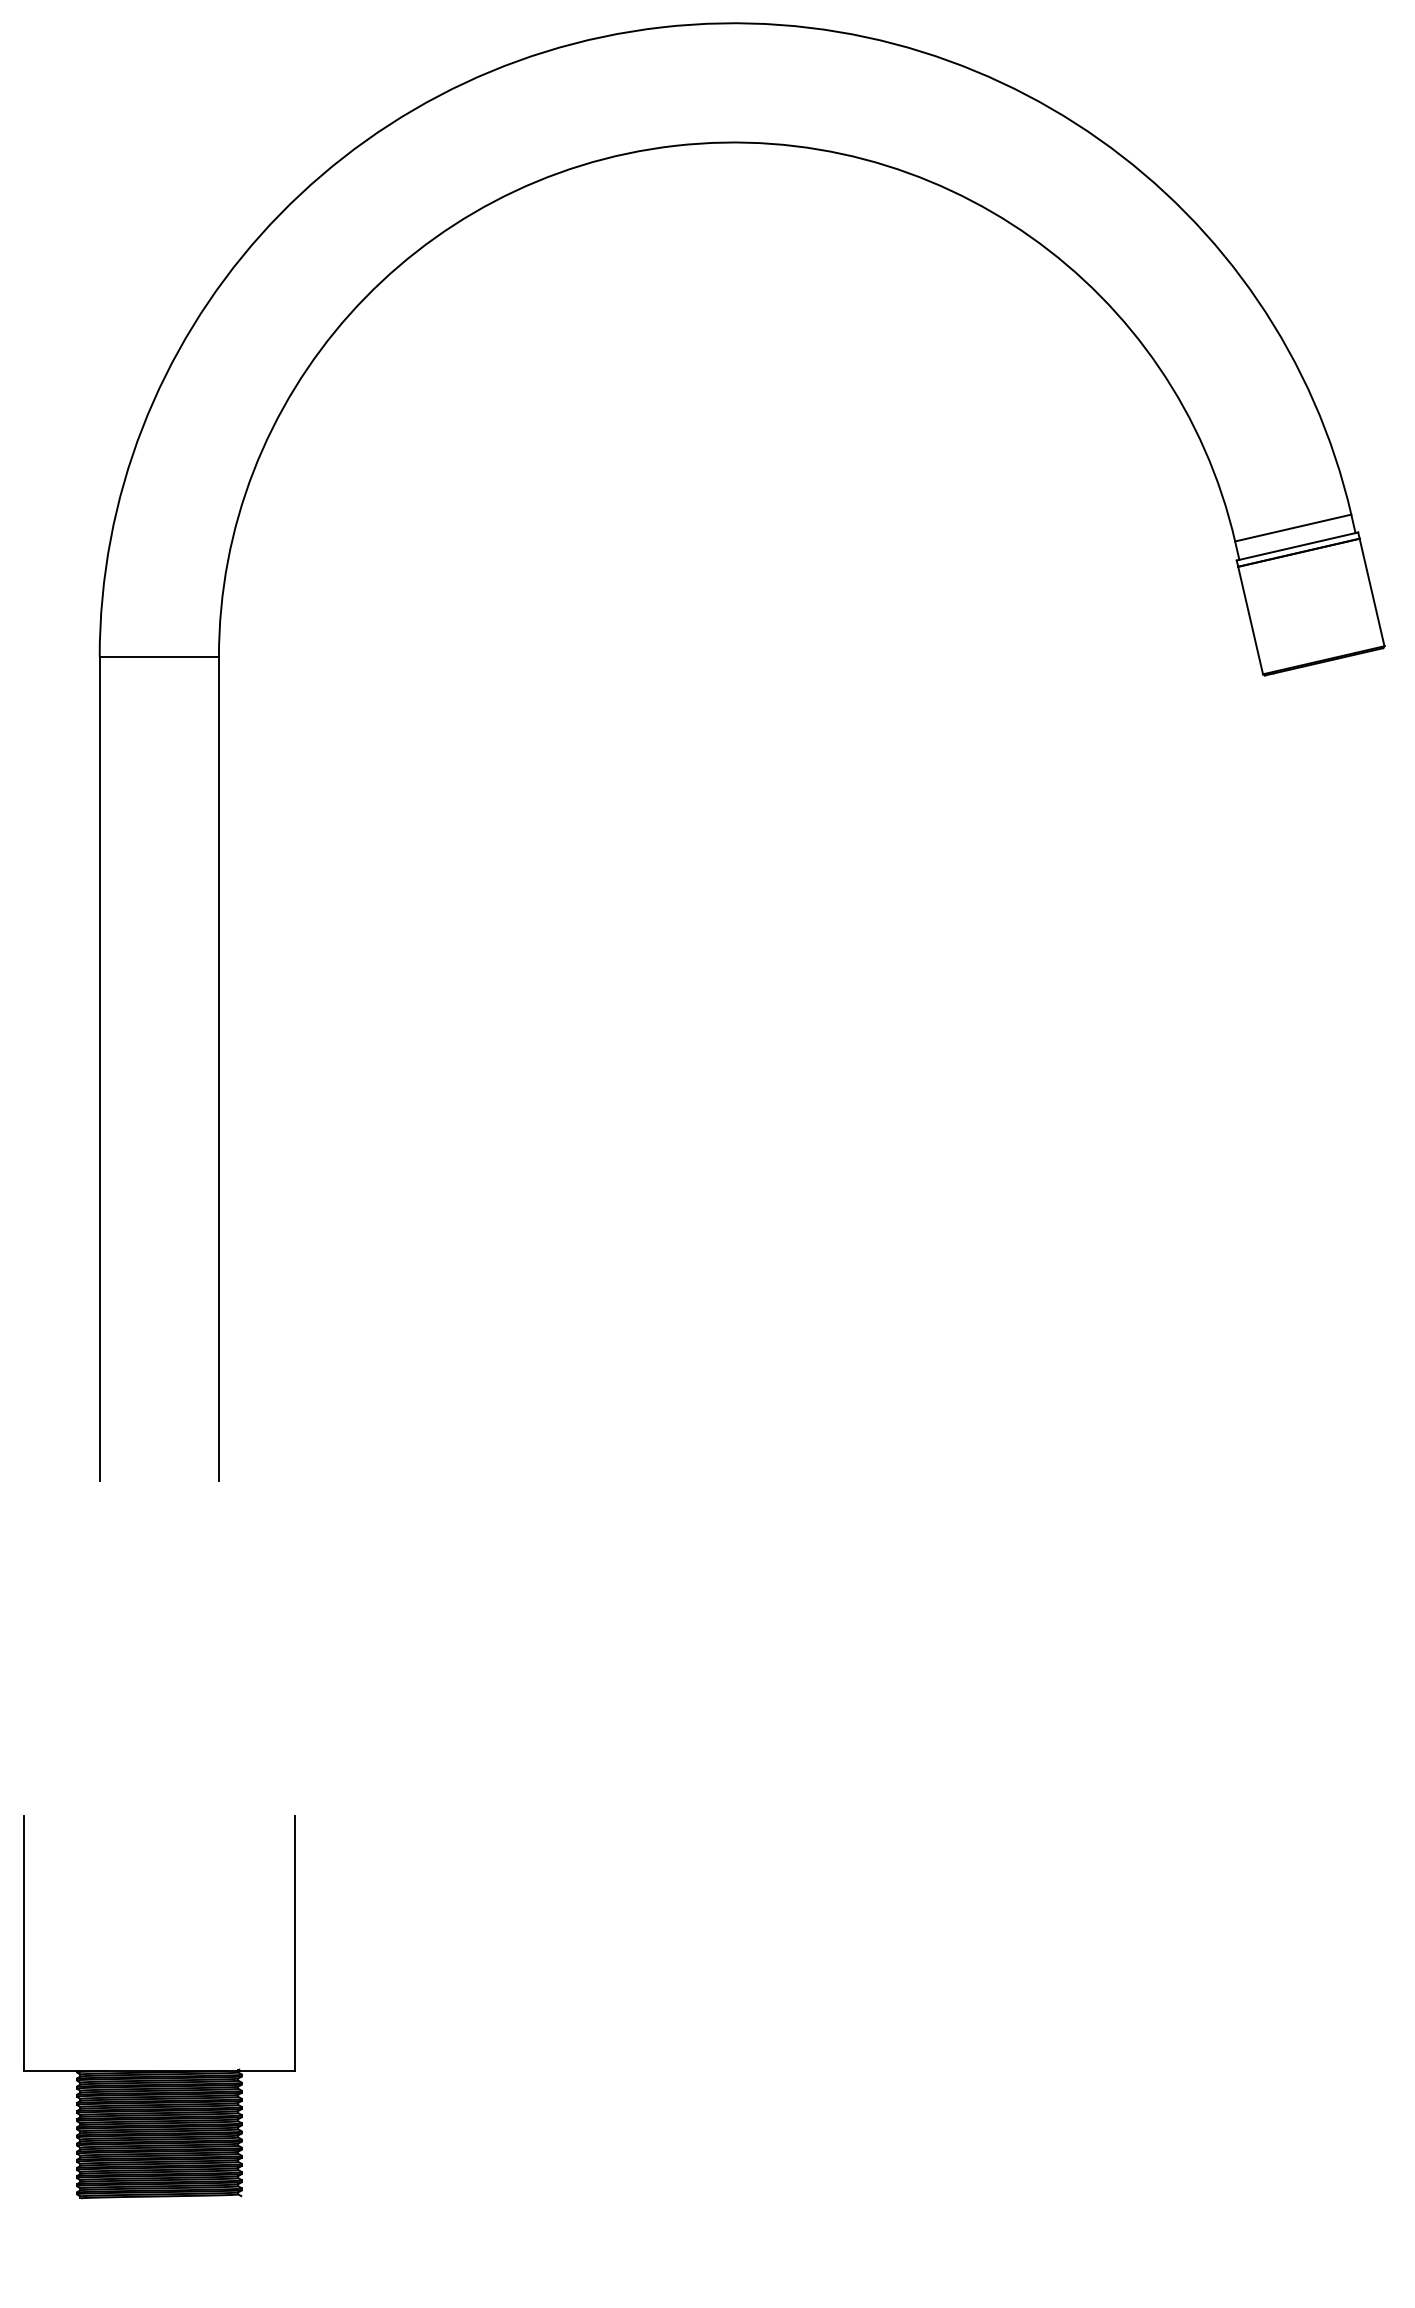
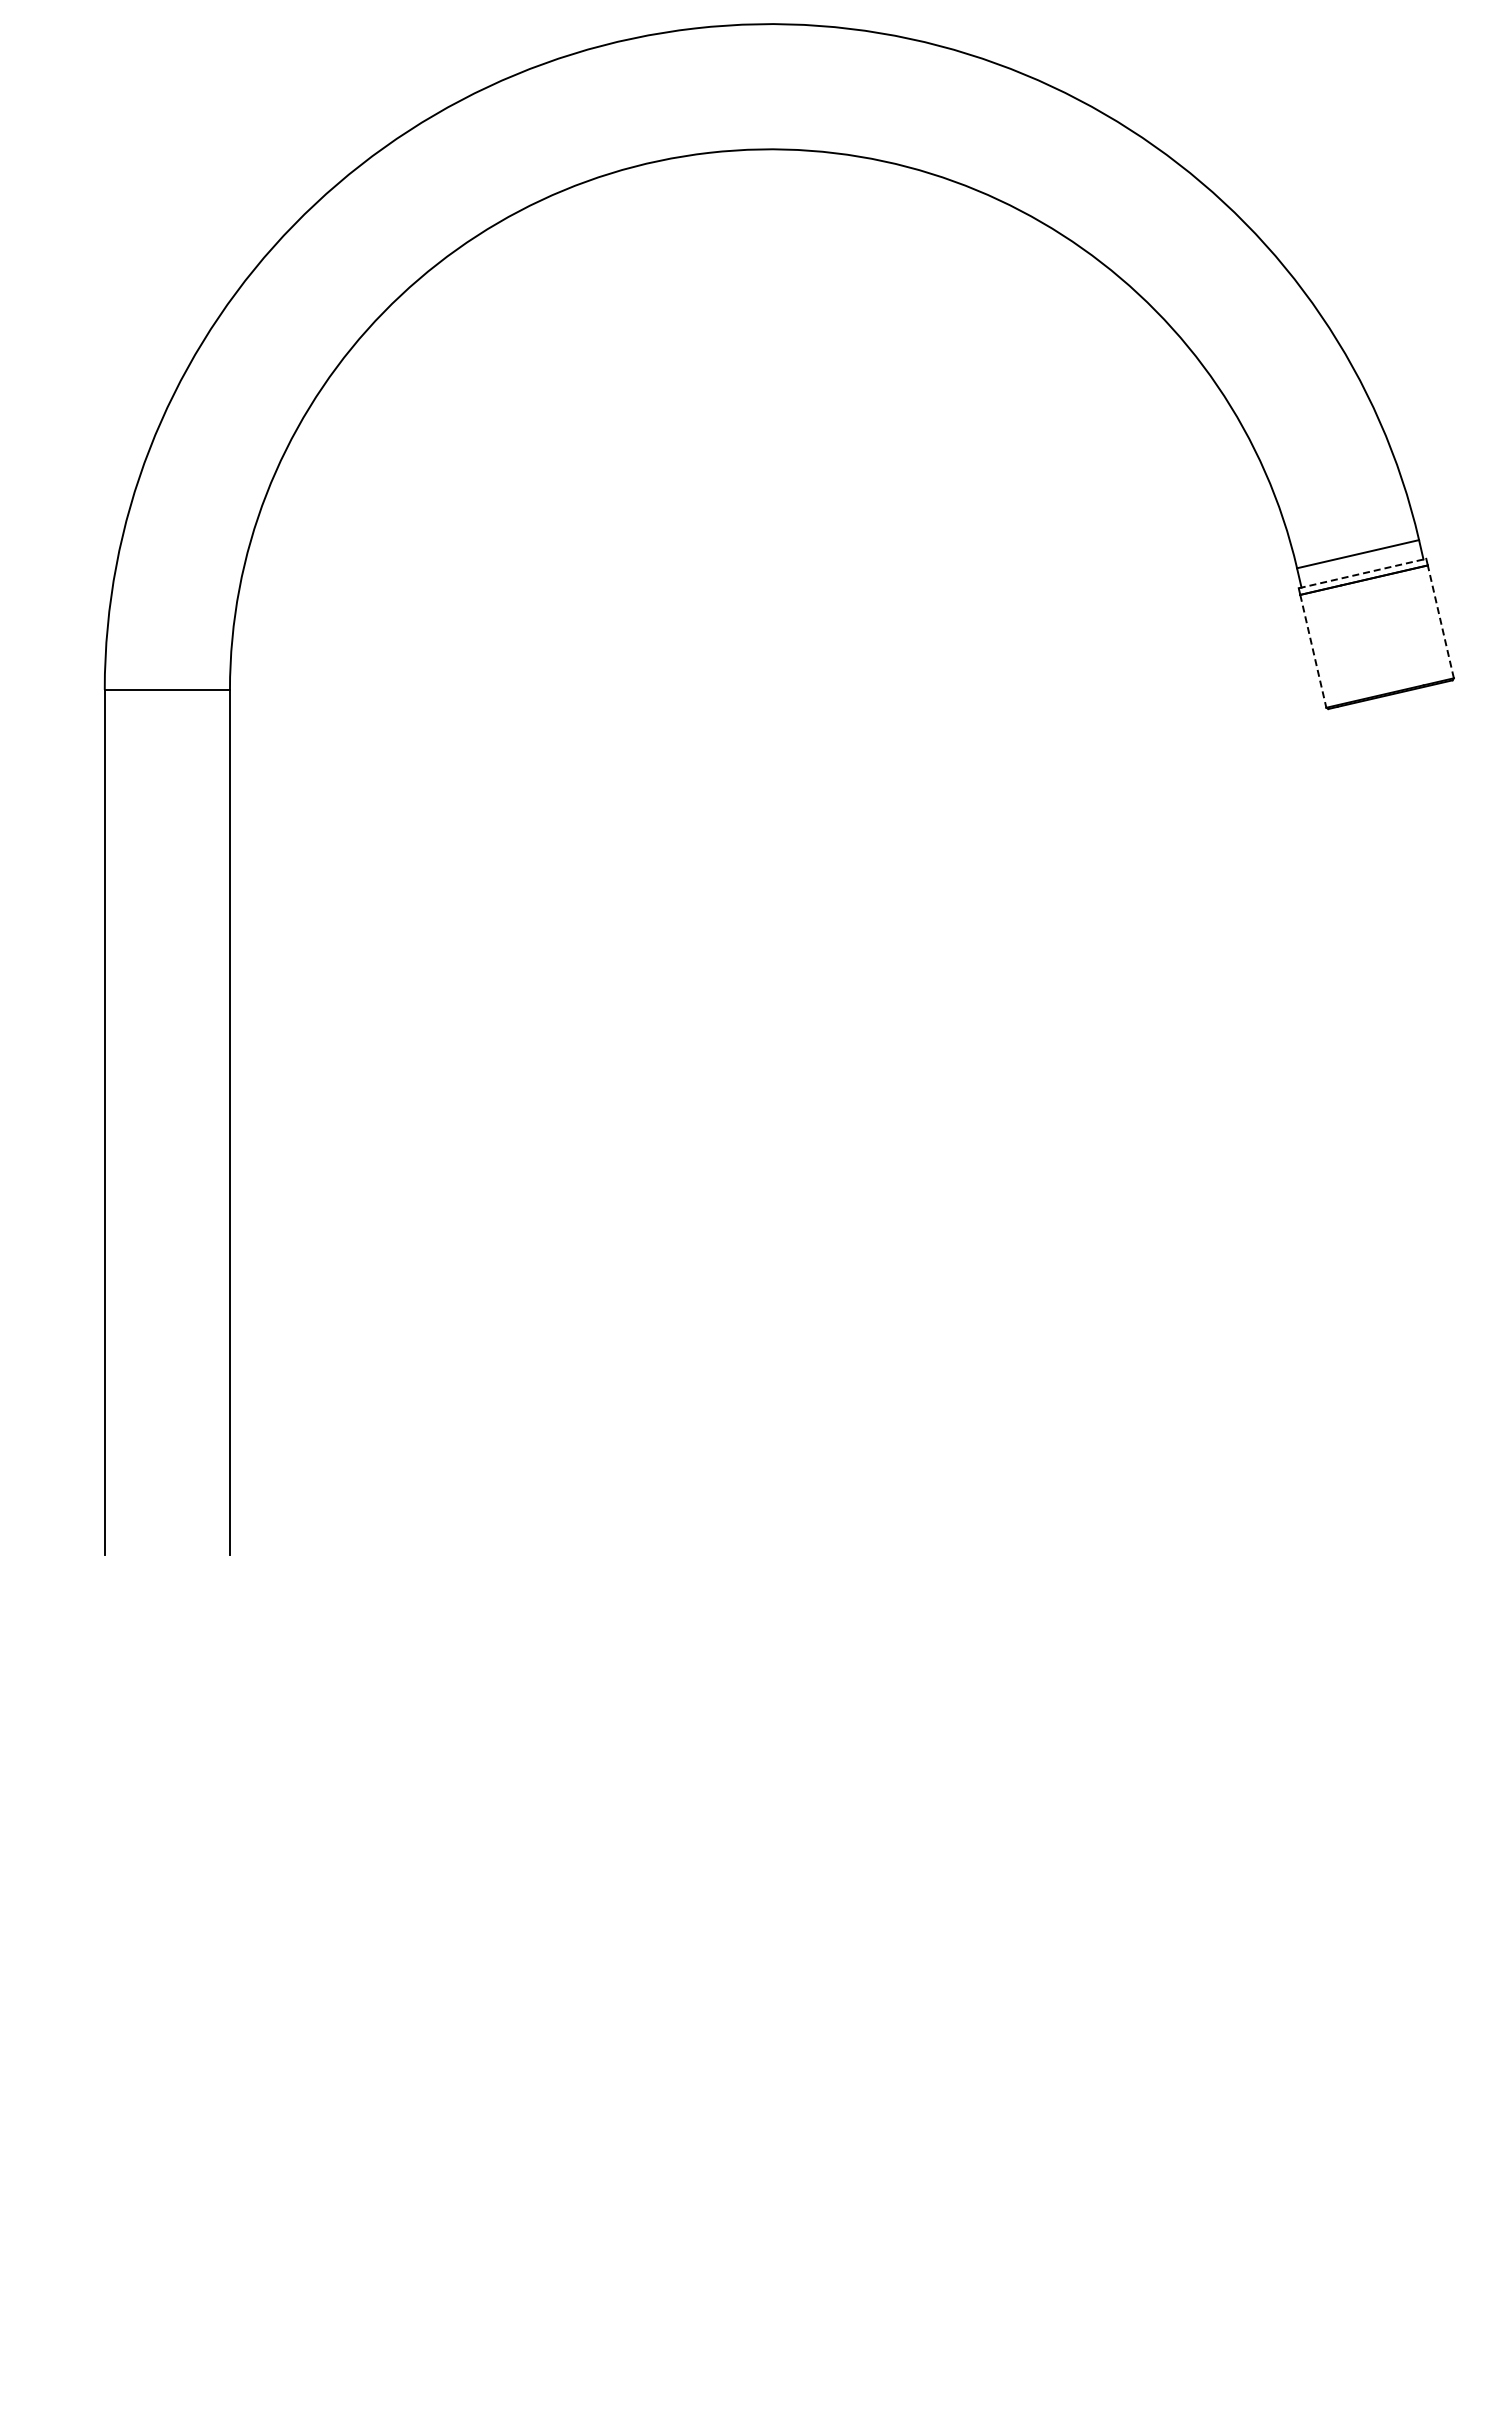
line: (1298, 546) -> (1363, 573), solid -> dashed
line: (1371, 592) -> (1440, 621), solid -> dashed
line: (1250, 620) -> (1313, 651), solid -> dashed
part: (159, 2071) -> (167, 2174), removed

